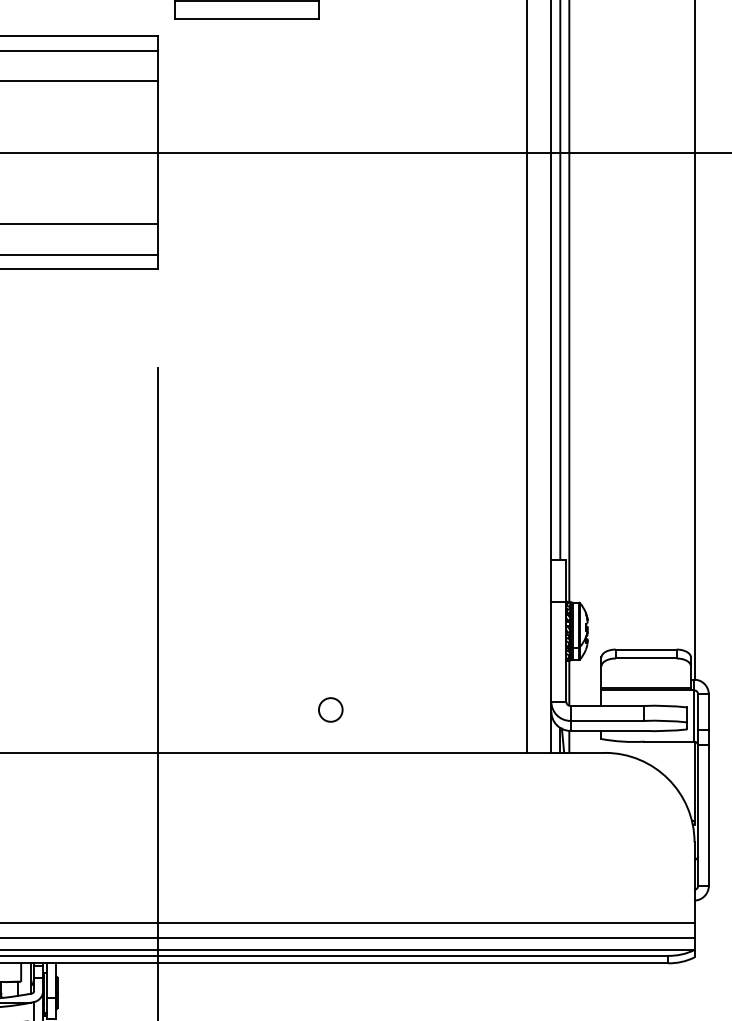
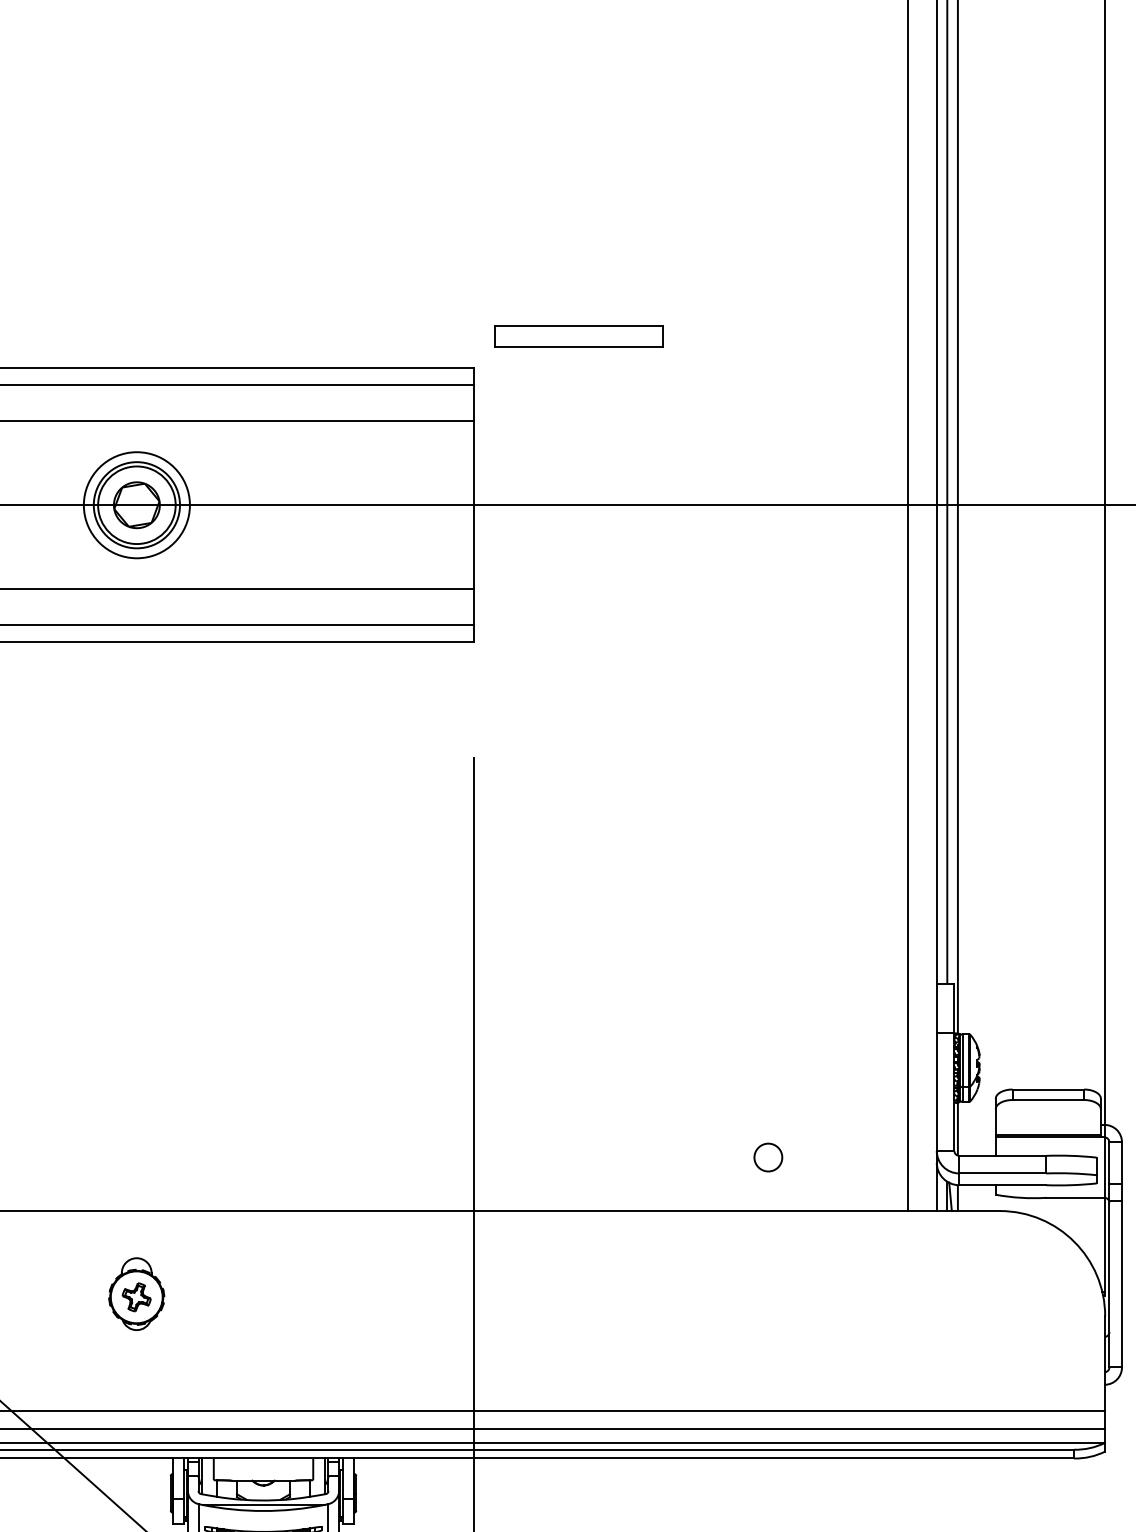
circle: (330, 709) -> (768, 1157), moved

